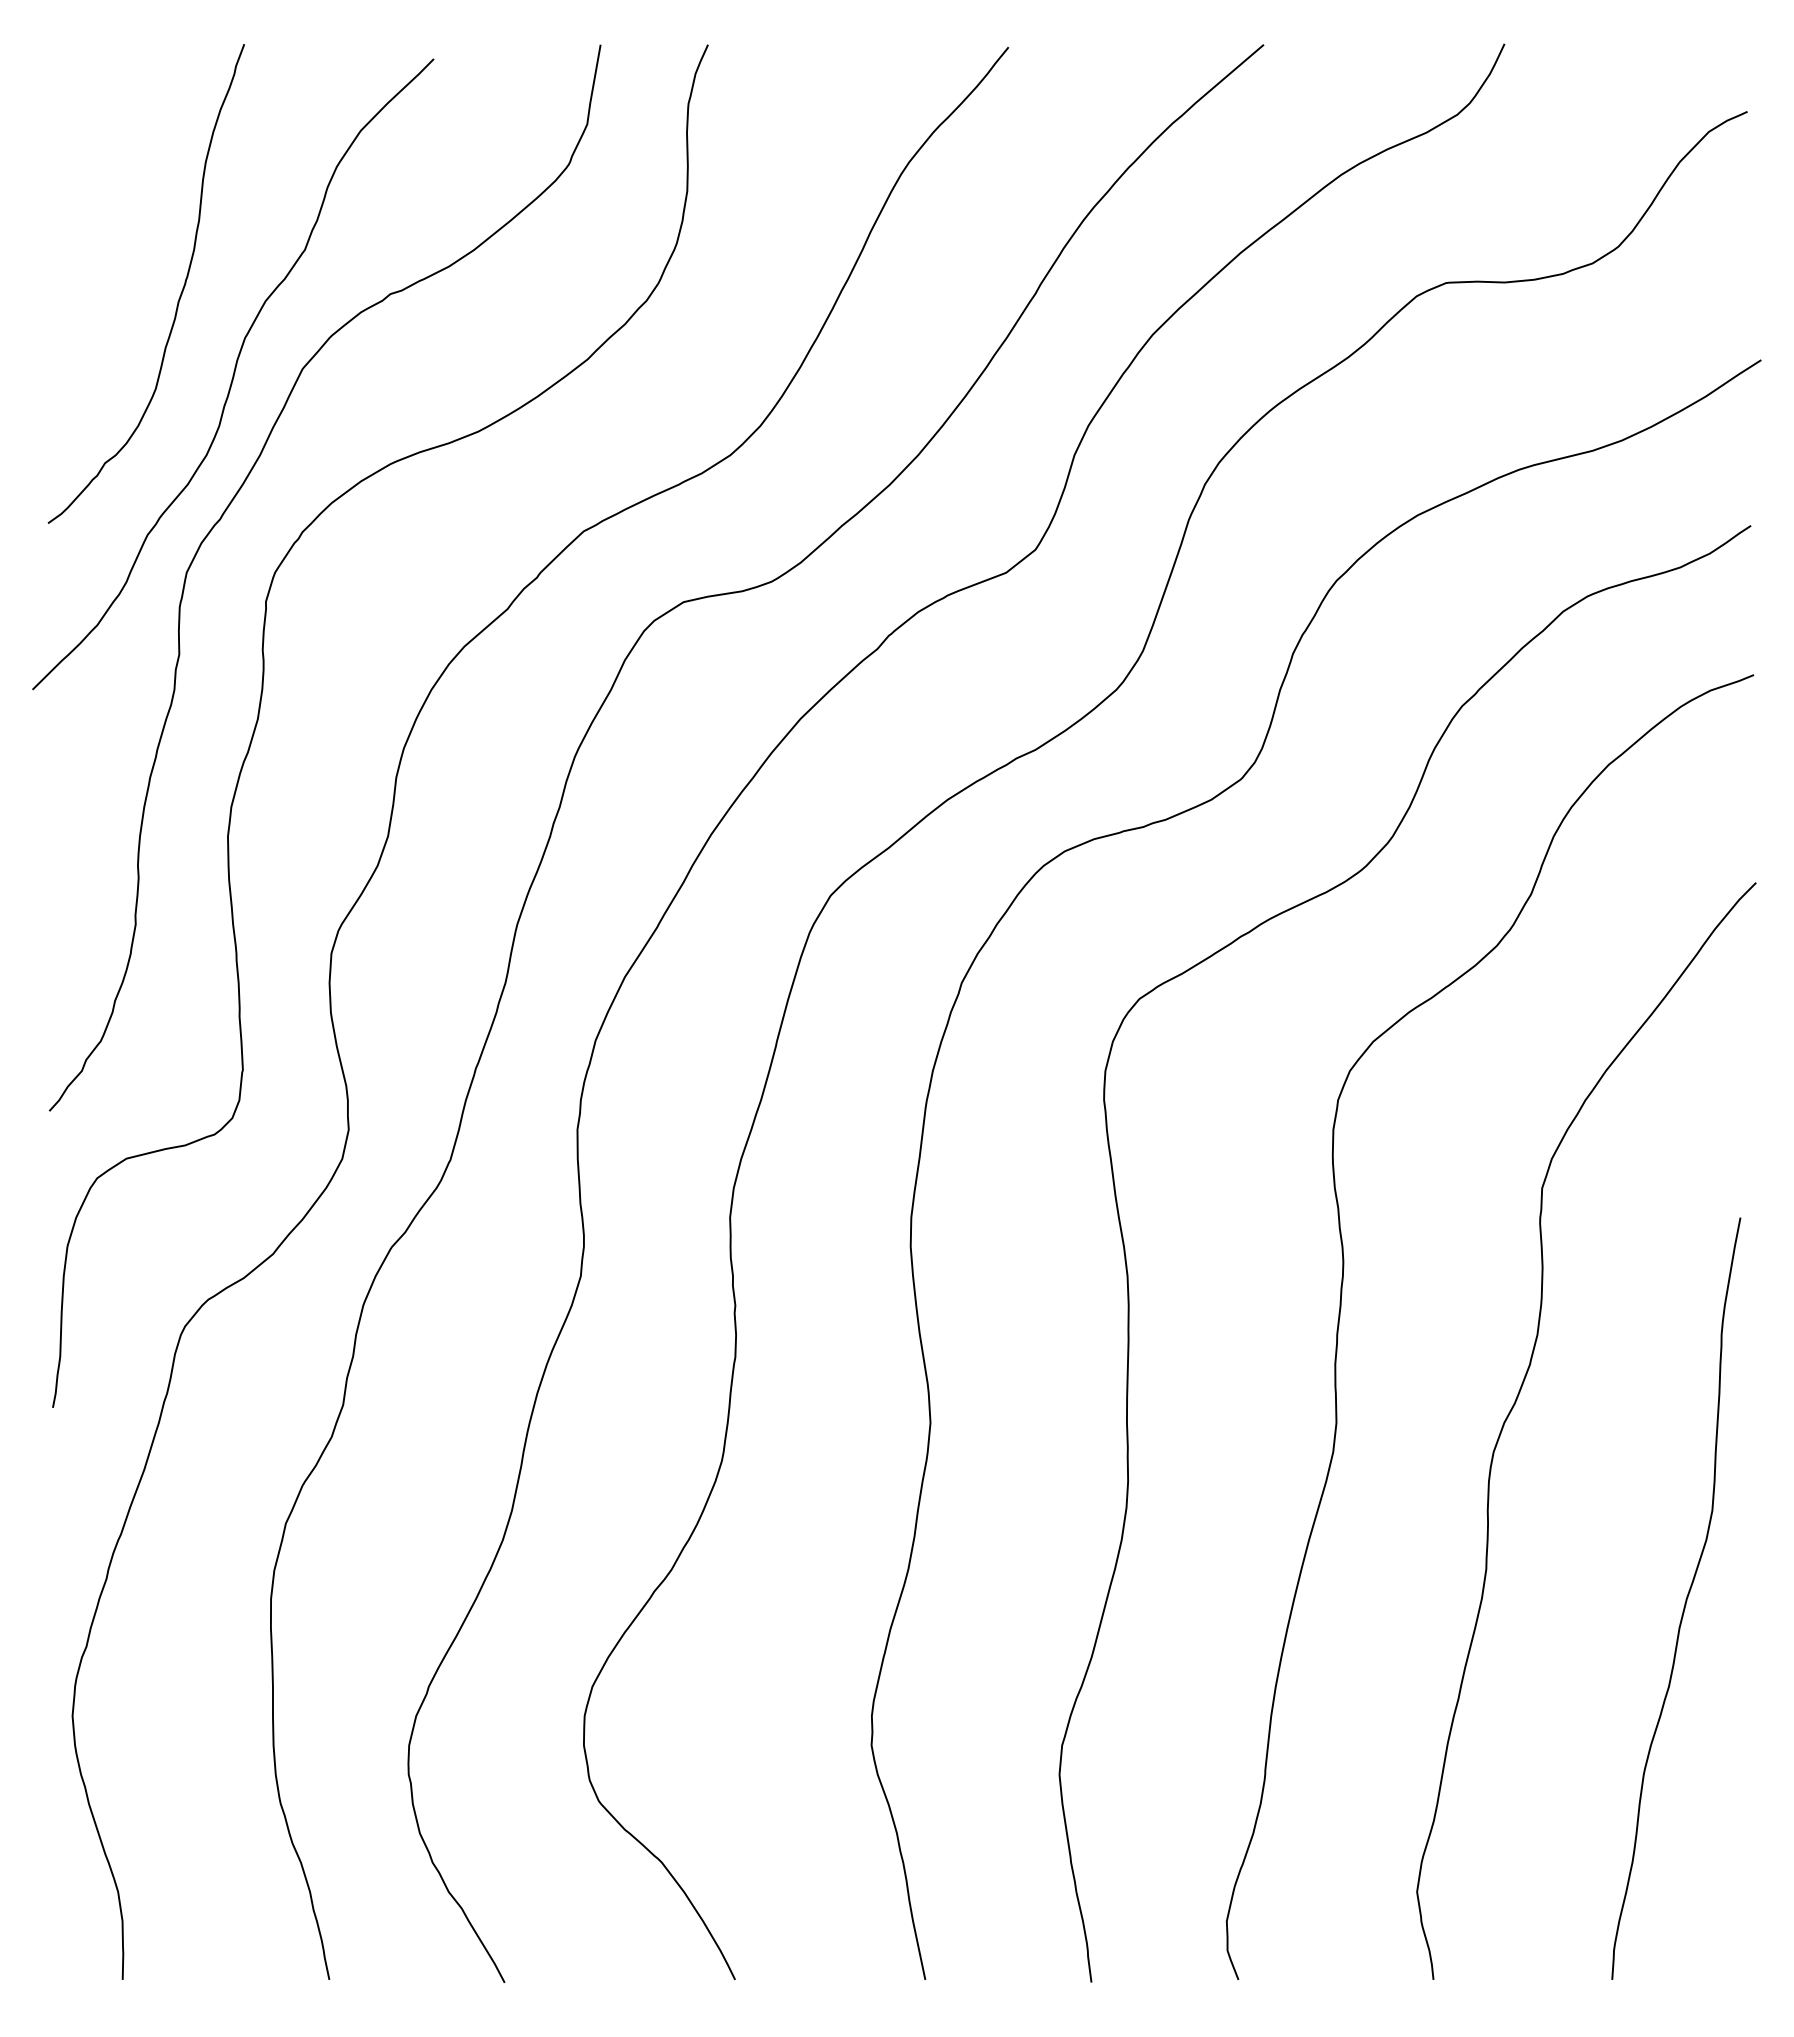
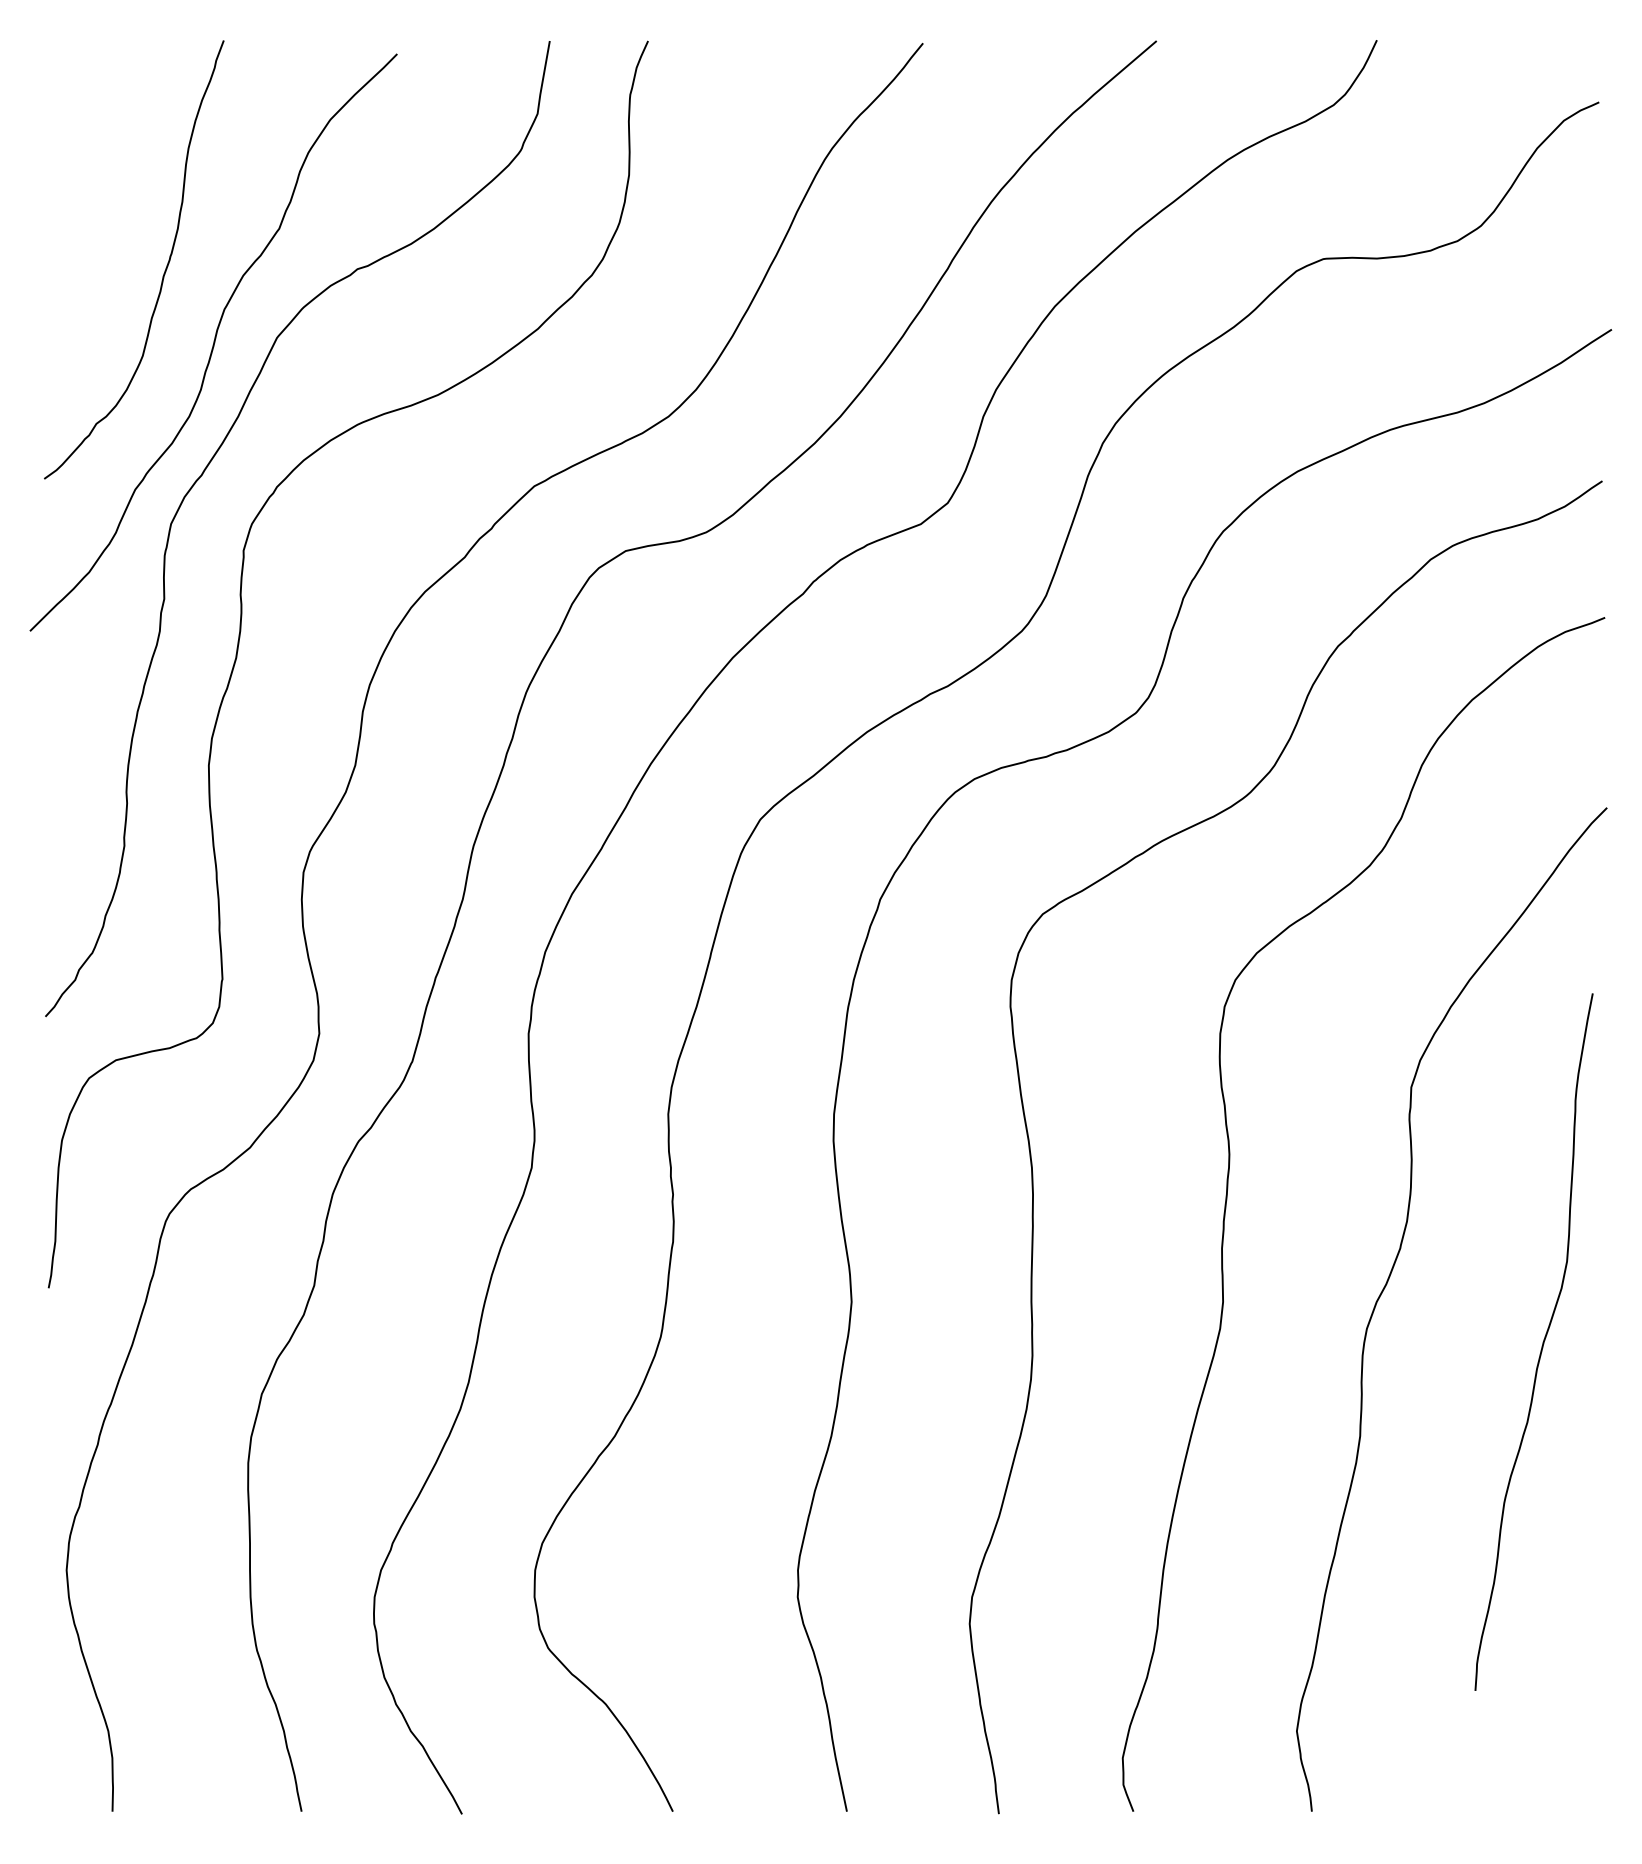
curve: (1685, 1599) -> (1542, 1342), moved

